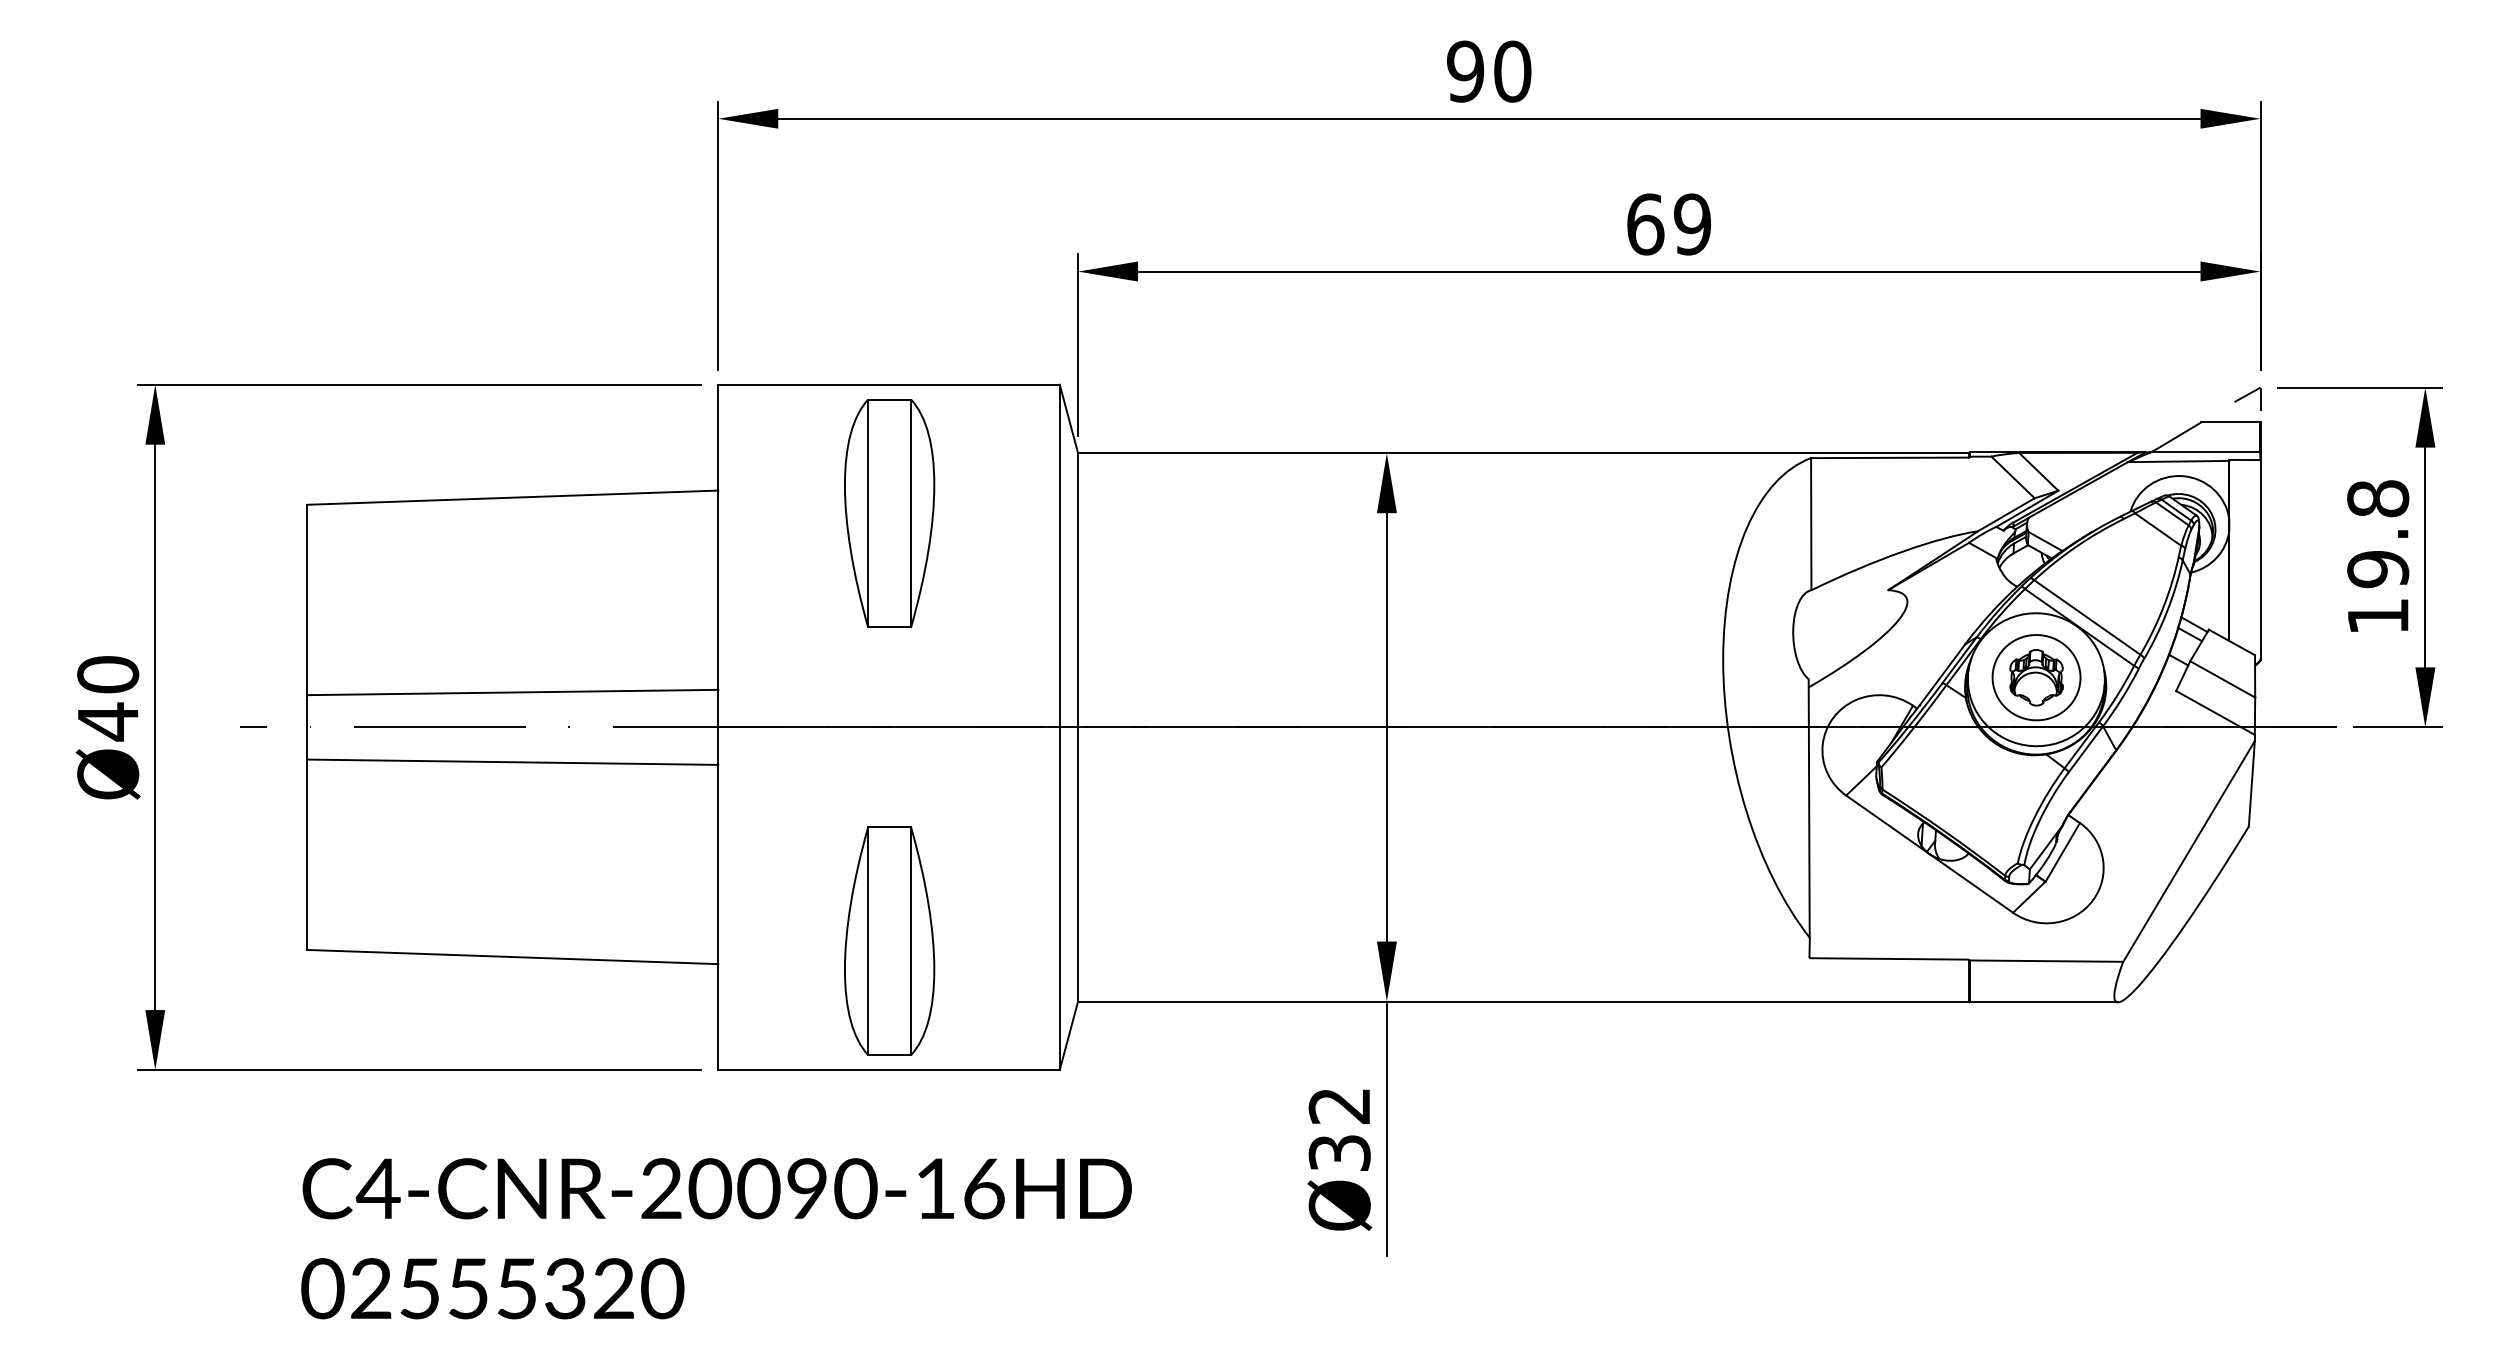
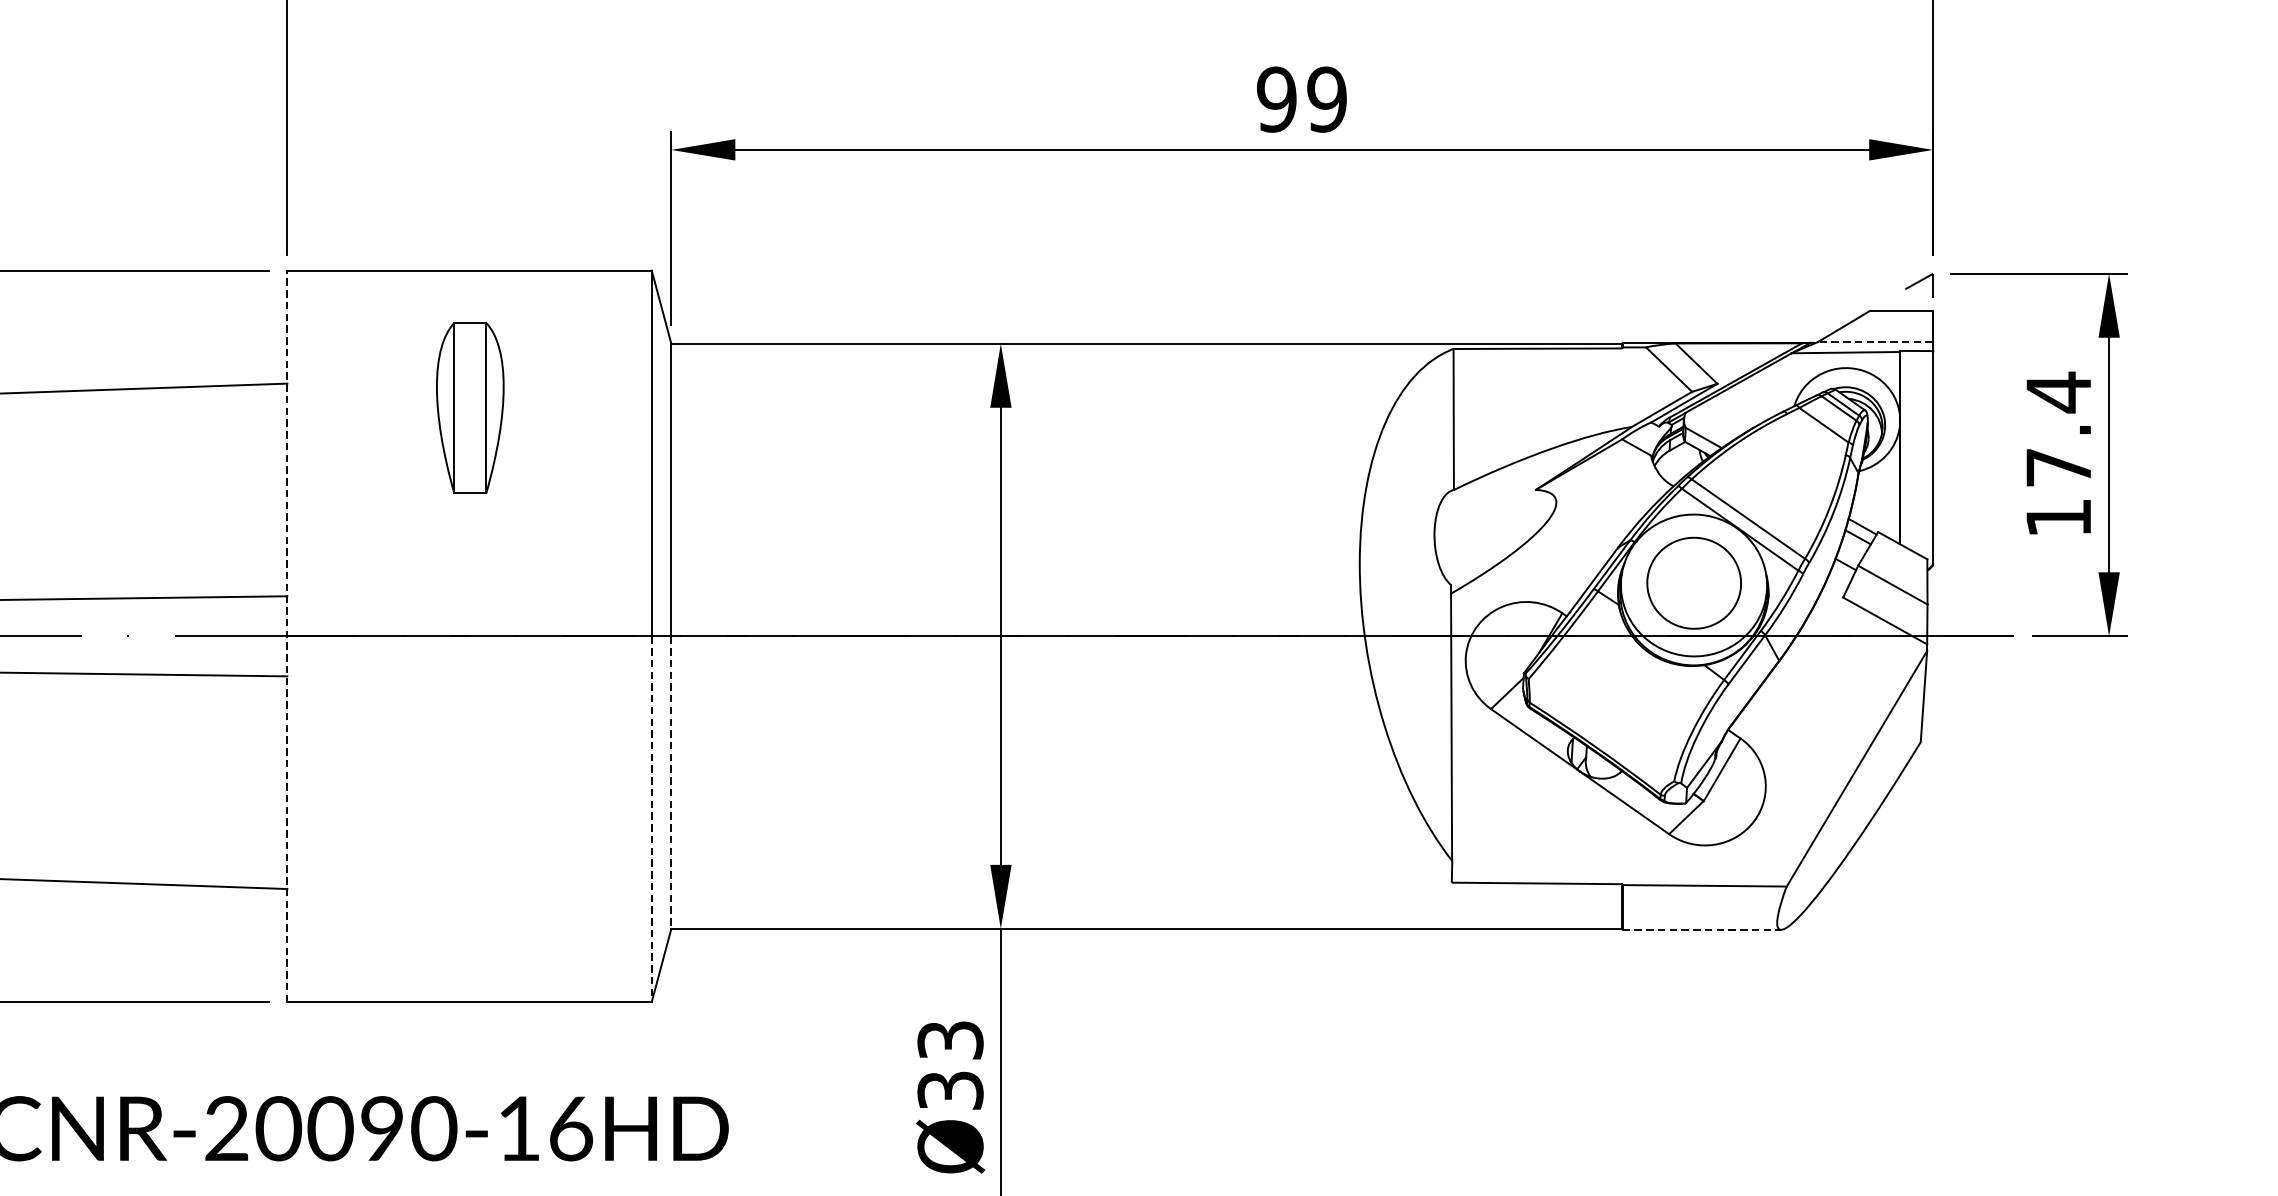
text: (1645, 224) -> (1276, 99), 69 -> 99
line: (2206, 451) -> (1875, 341), solid -> dashed
part: (889, 513) -> (470, 408), size x0.7
text: (2378, 533) -> (2059, 429), 19.8 -> 17.4
part: (2036, 677) -> (1694, 583), removed
line: (718, 727) -> (287, 636), solid -> dashed
line: (1078, 864) -> (671, 782), solid -> dashed
line: (1059, 899) -> (651, 820), solid -> dashed
part: (889, 940) -> (470, 863), removed
line: (2044, 1002) -> (1702, 929), solid -> dashed
text: (1339, 1105) -> (950, 1039), Ø32 -> Ø33

